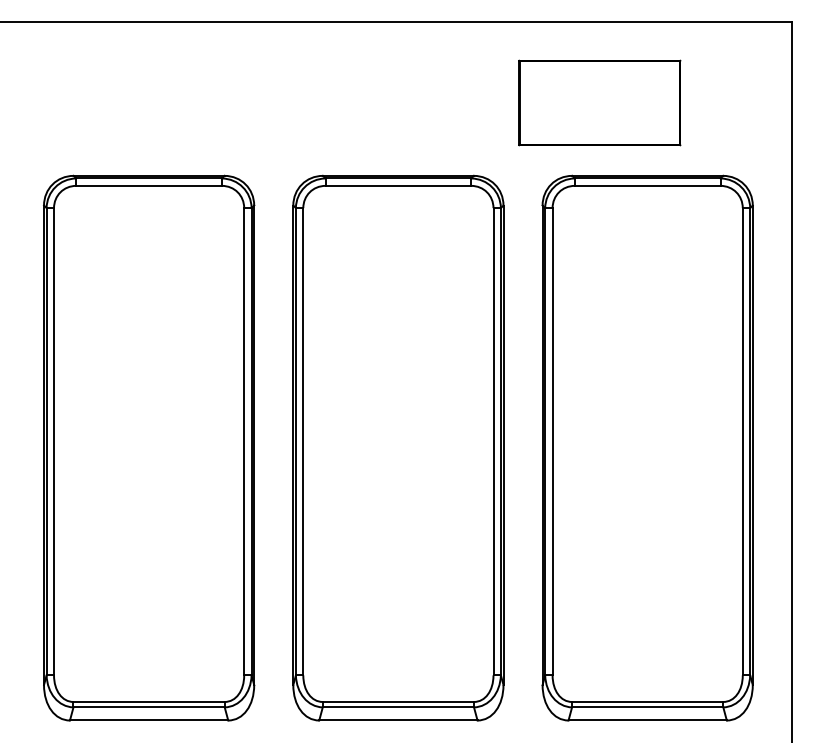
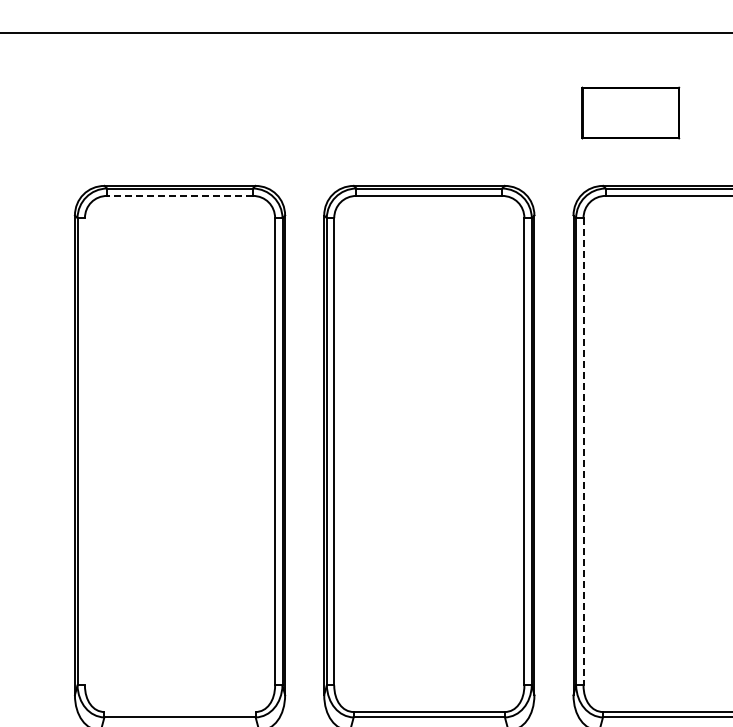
part: (599, 102) -> (630, 112), size x0.6
line: (149, 185) -> (180, 195), solid -> dashed
line: (54, 441) -> (85, 451), removed
line: (552, 441) -> (583, 451), solid -> dashed
line: (148, 701) -> (179, 711), removed

